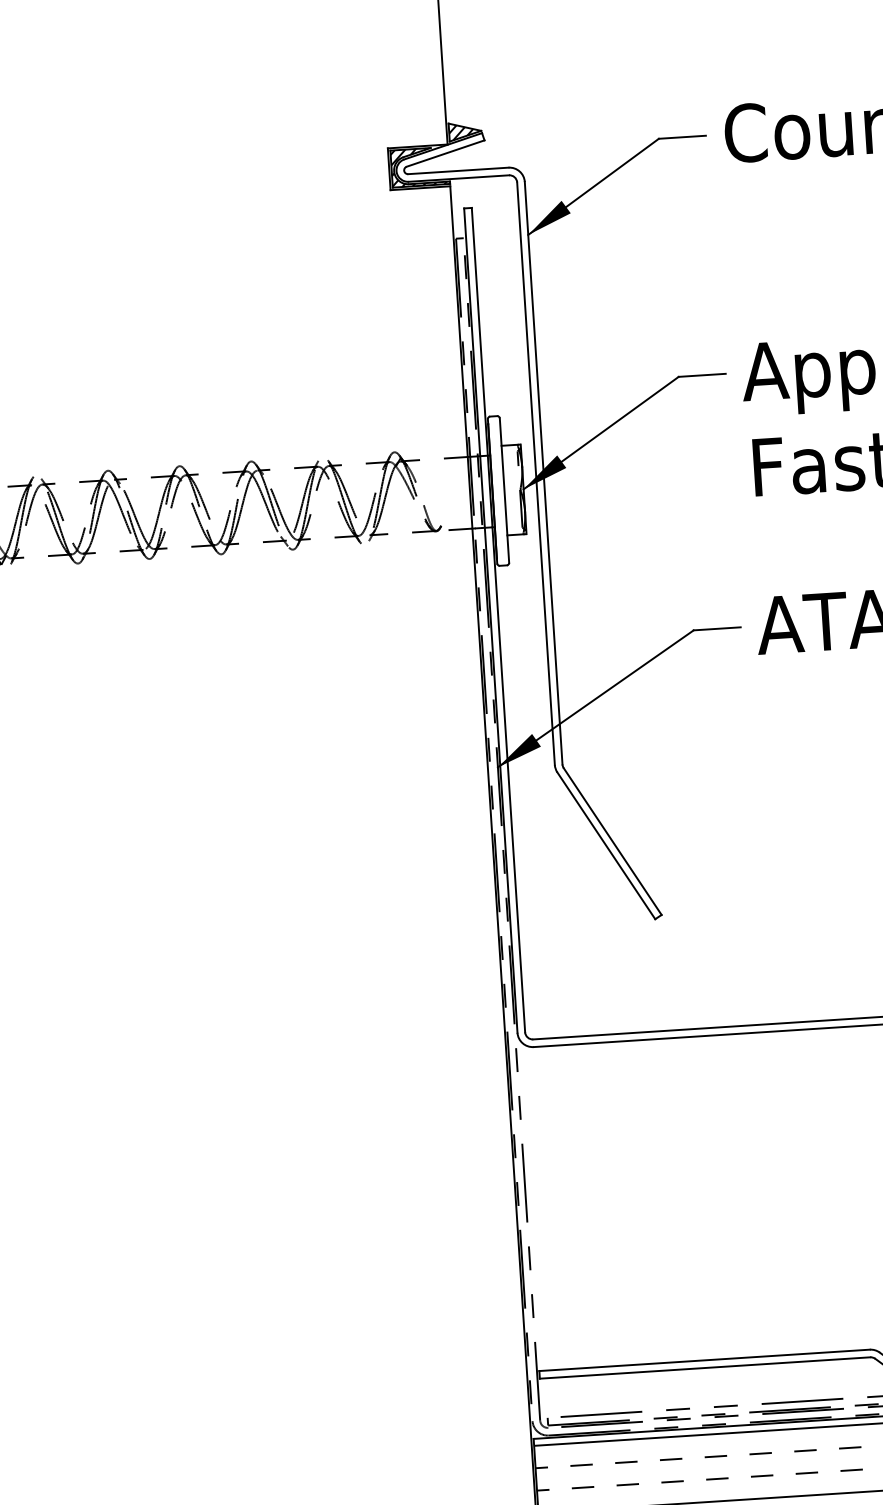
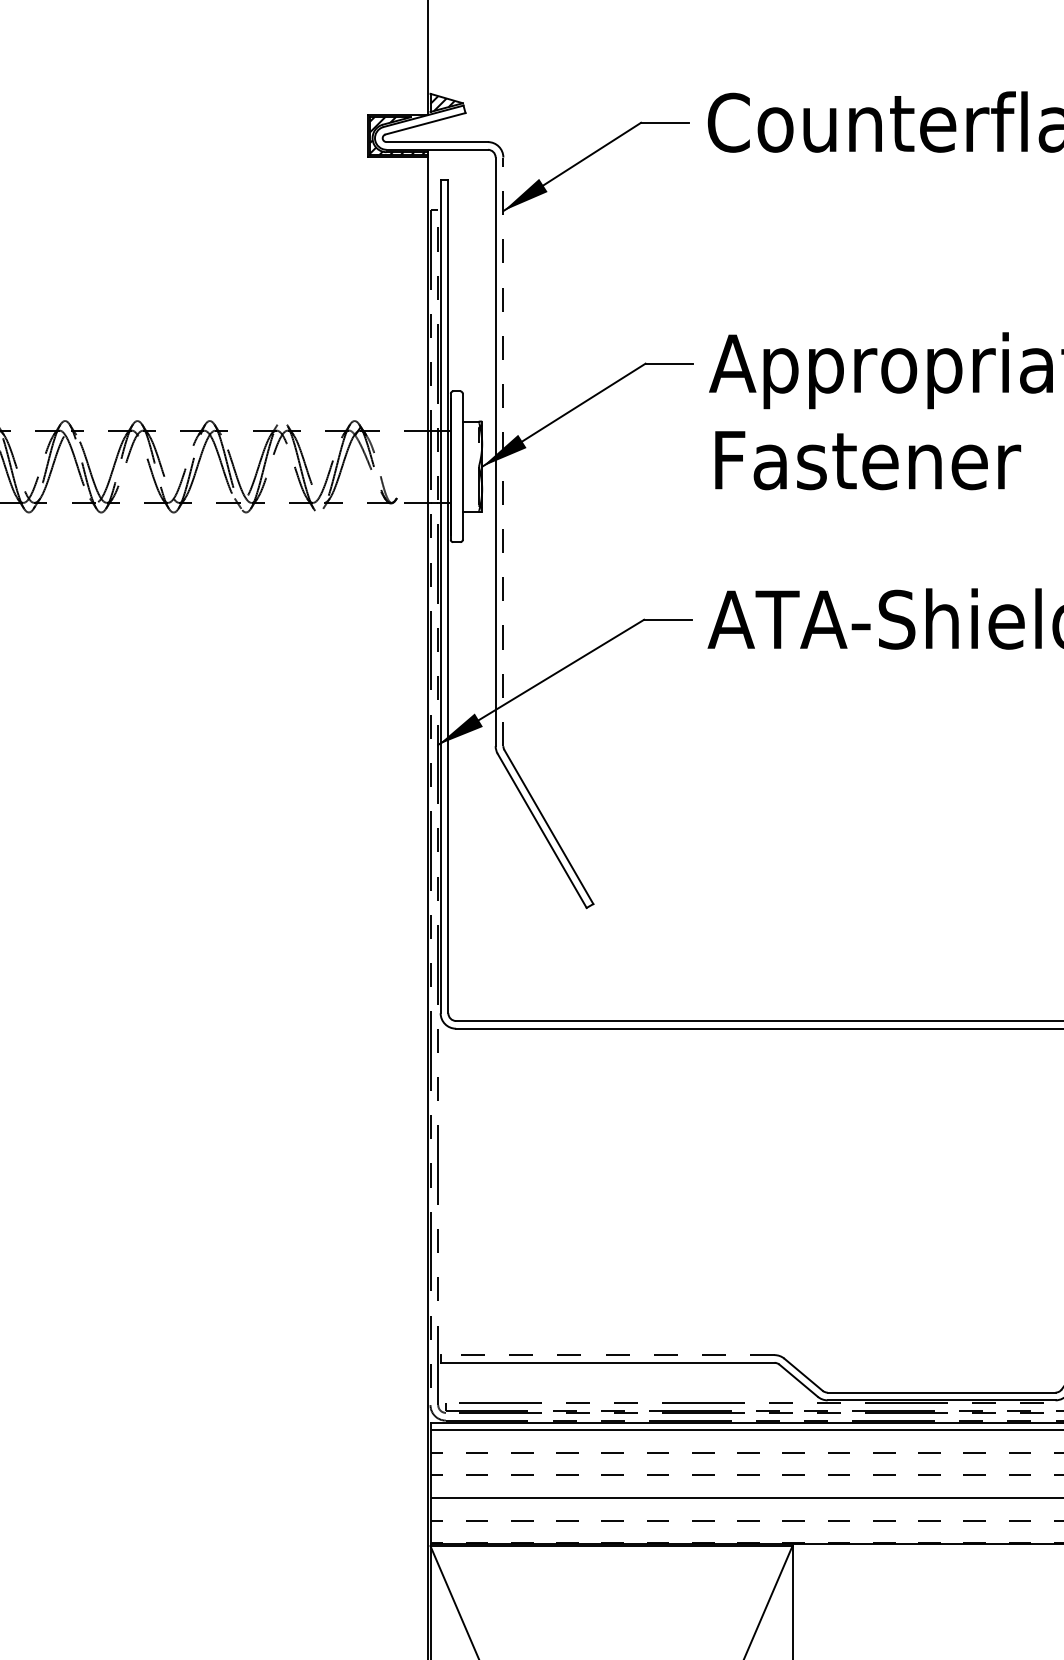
line: (543, 472) -> (503, 451), solid -> dashed
line: (704, 1360) -> (607, 1355), solid -> dashed

